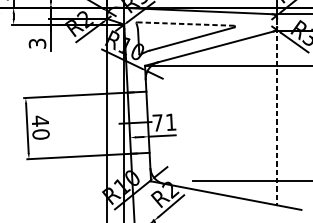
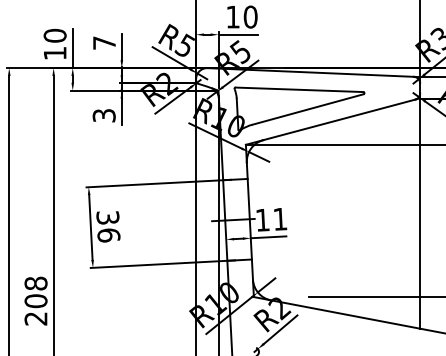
line: (185, 23) -> (299, 89), dashed -> solid
line: (277, 112) -> (420, 206), dashed -> solid
text: (157, 122) -> (262, 219), 71 -> 11
text: (40, 127) -> (108, 226), 40 -> 36

